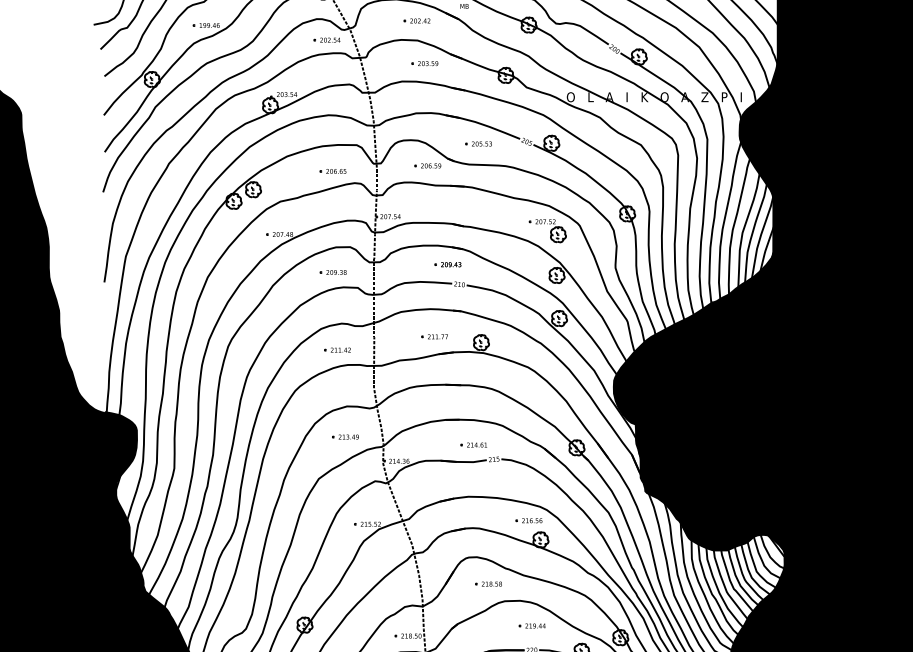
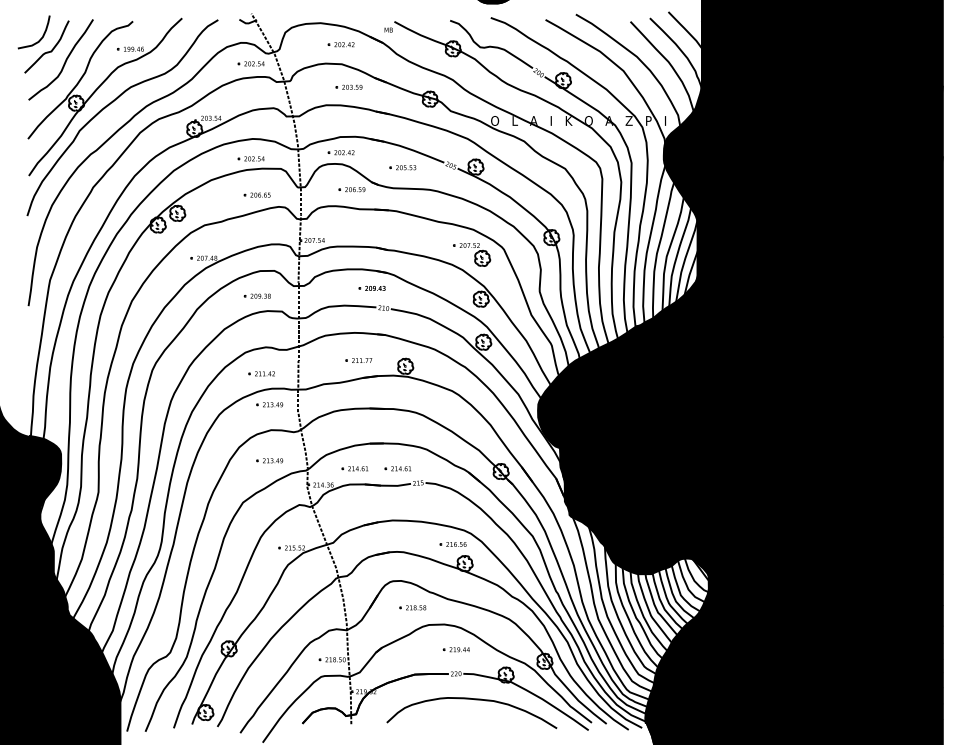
part: (416, 128) -> (340, 152), added
part: (326, 134) -> (250, 158), added
part: (345, 380) -> (269, 404), added
part: (430, 444) -> (354, 468), added

